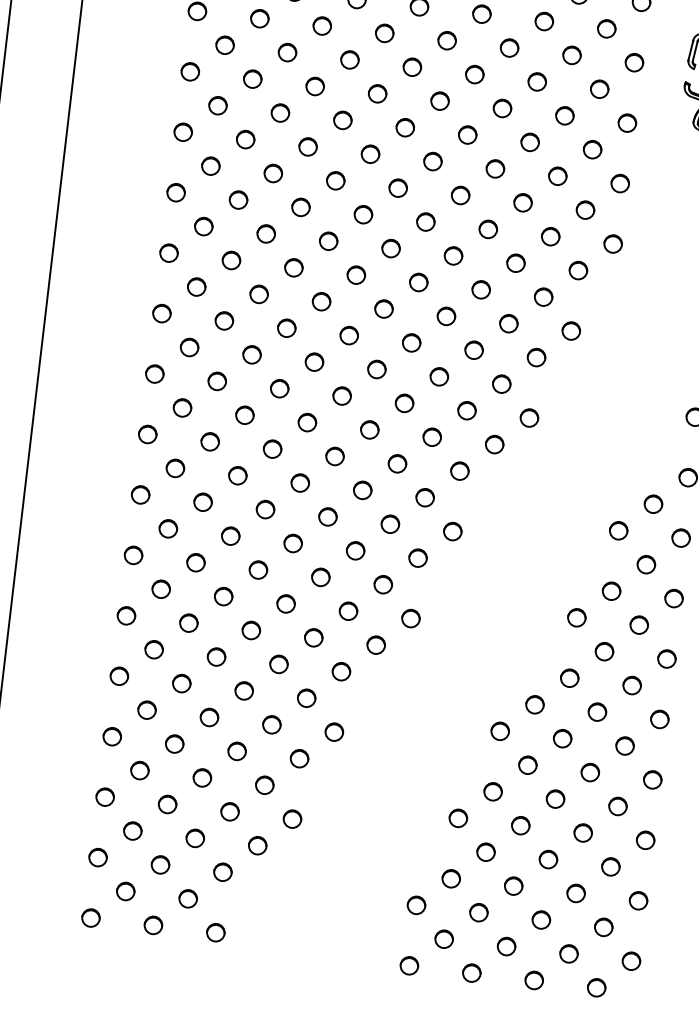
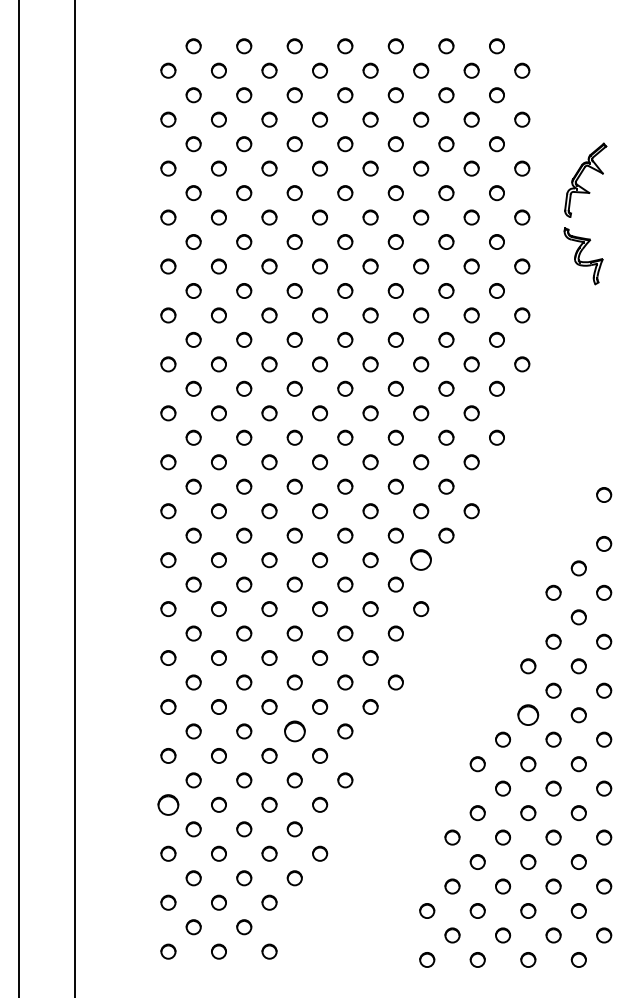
circle: (460, 471) -> (421, 560), size x1.4
circle: (278, 664) -> (294, 731), size x1.4
circle: (569, 678) -> (528, 715), size x1.4
circle: (112, 736) -> (168, 804), size x1.4

